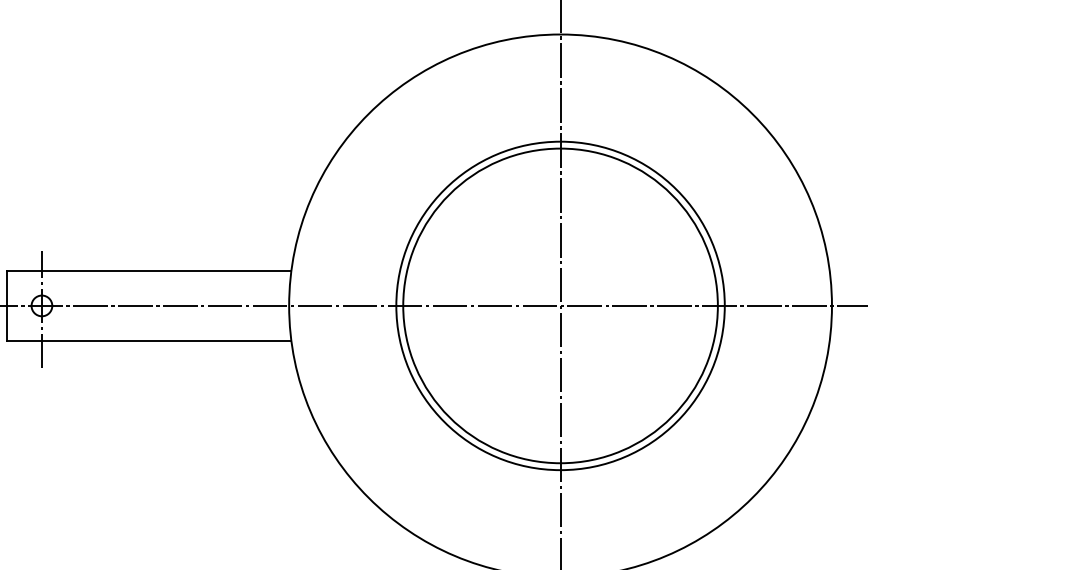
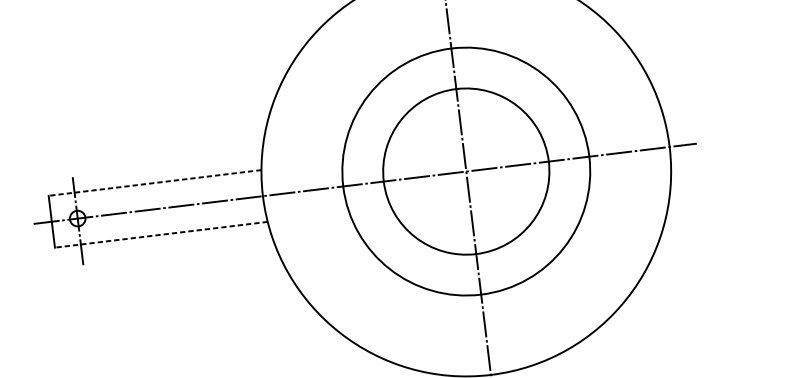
line: (149, 271) -> (155, 183), solid -> dashed
circle: (560, 305) -> (466, 171), size x0.7
line: (149, 340) -> (161, 234), solid -> dashed

